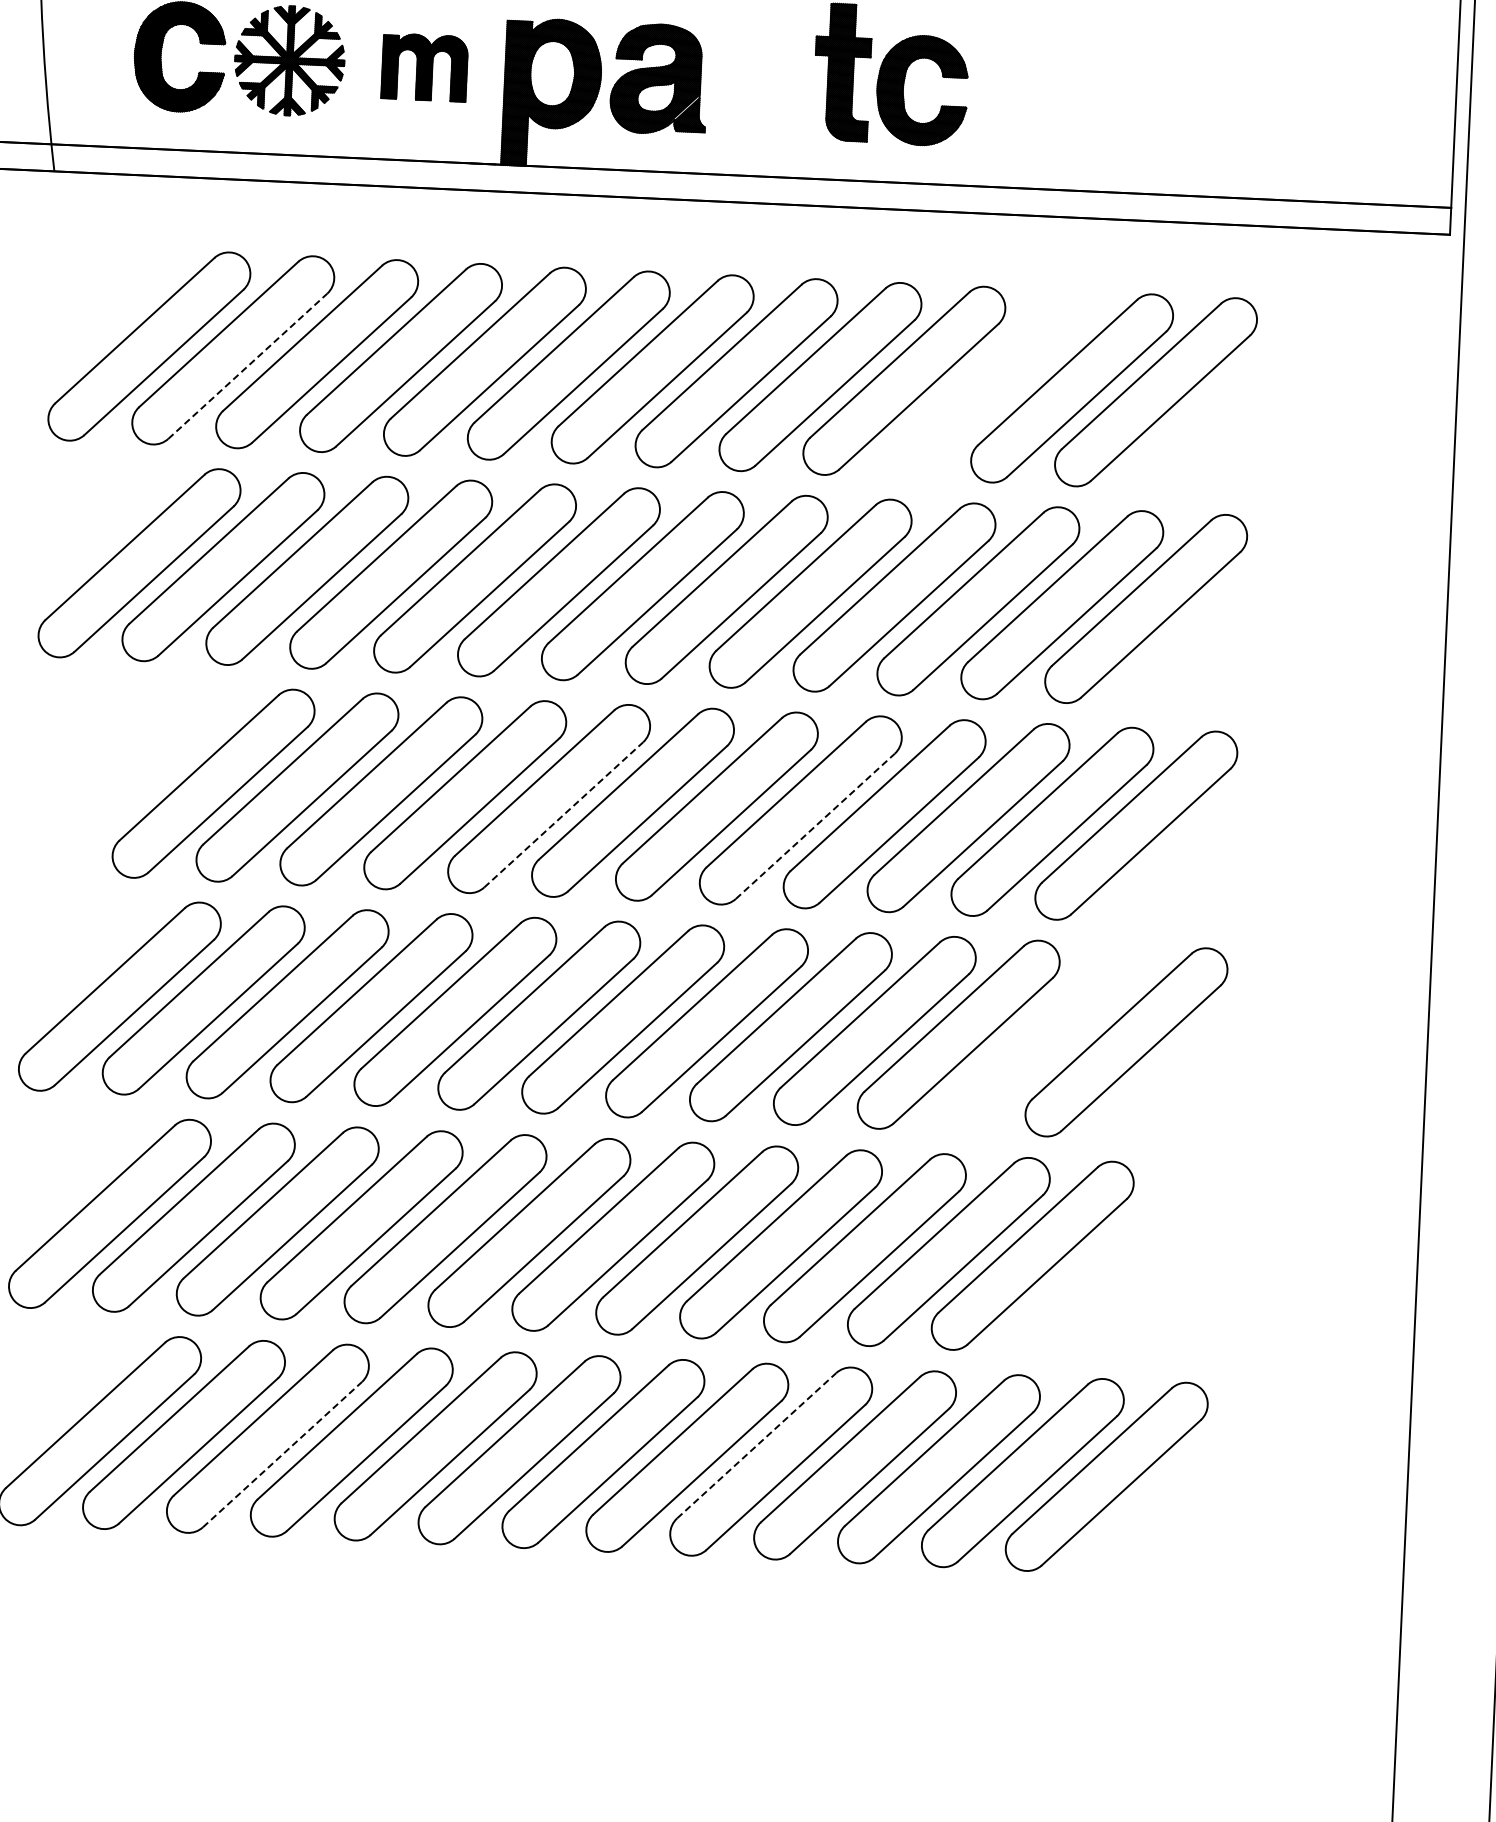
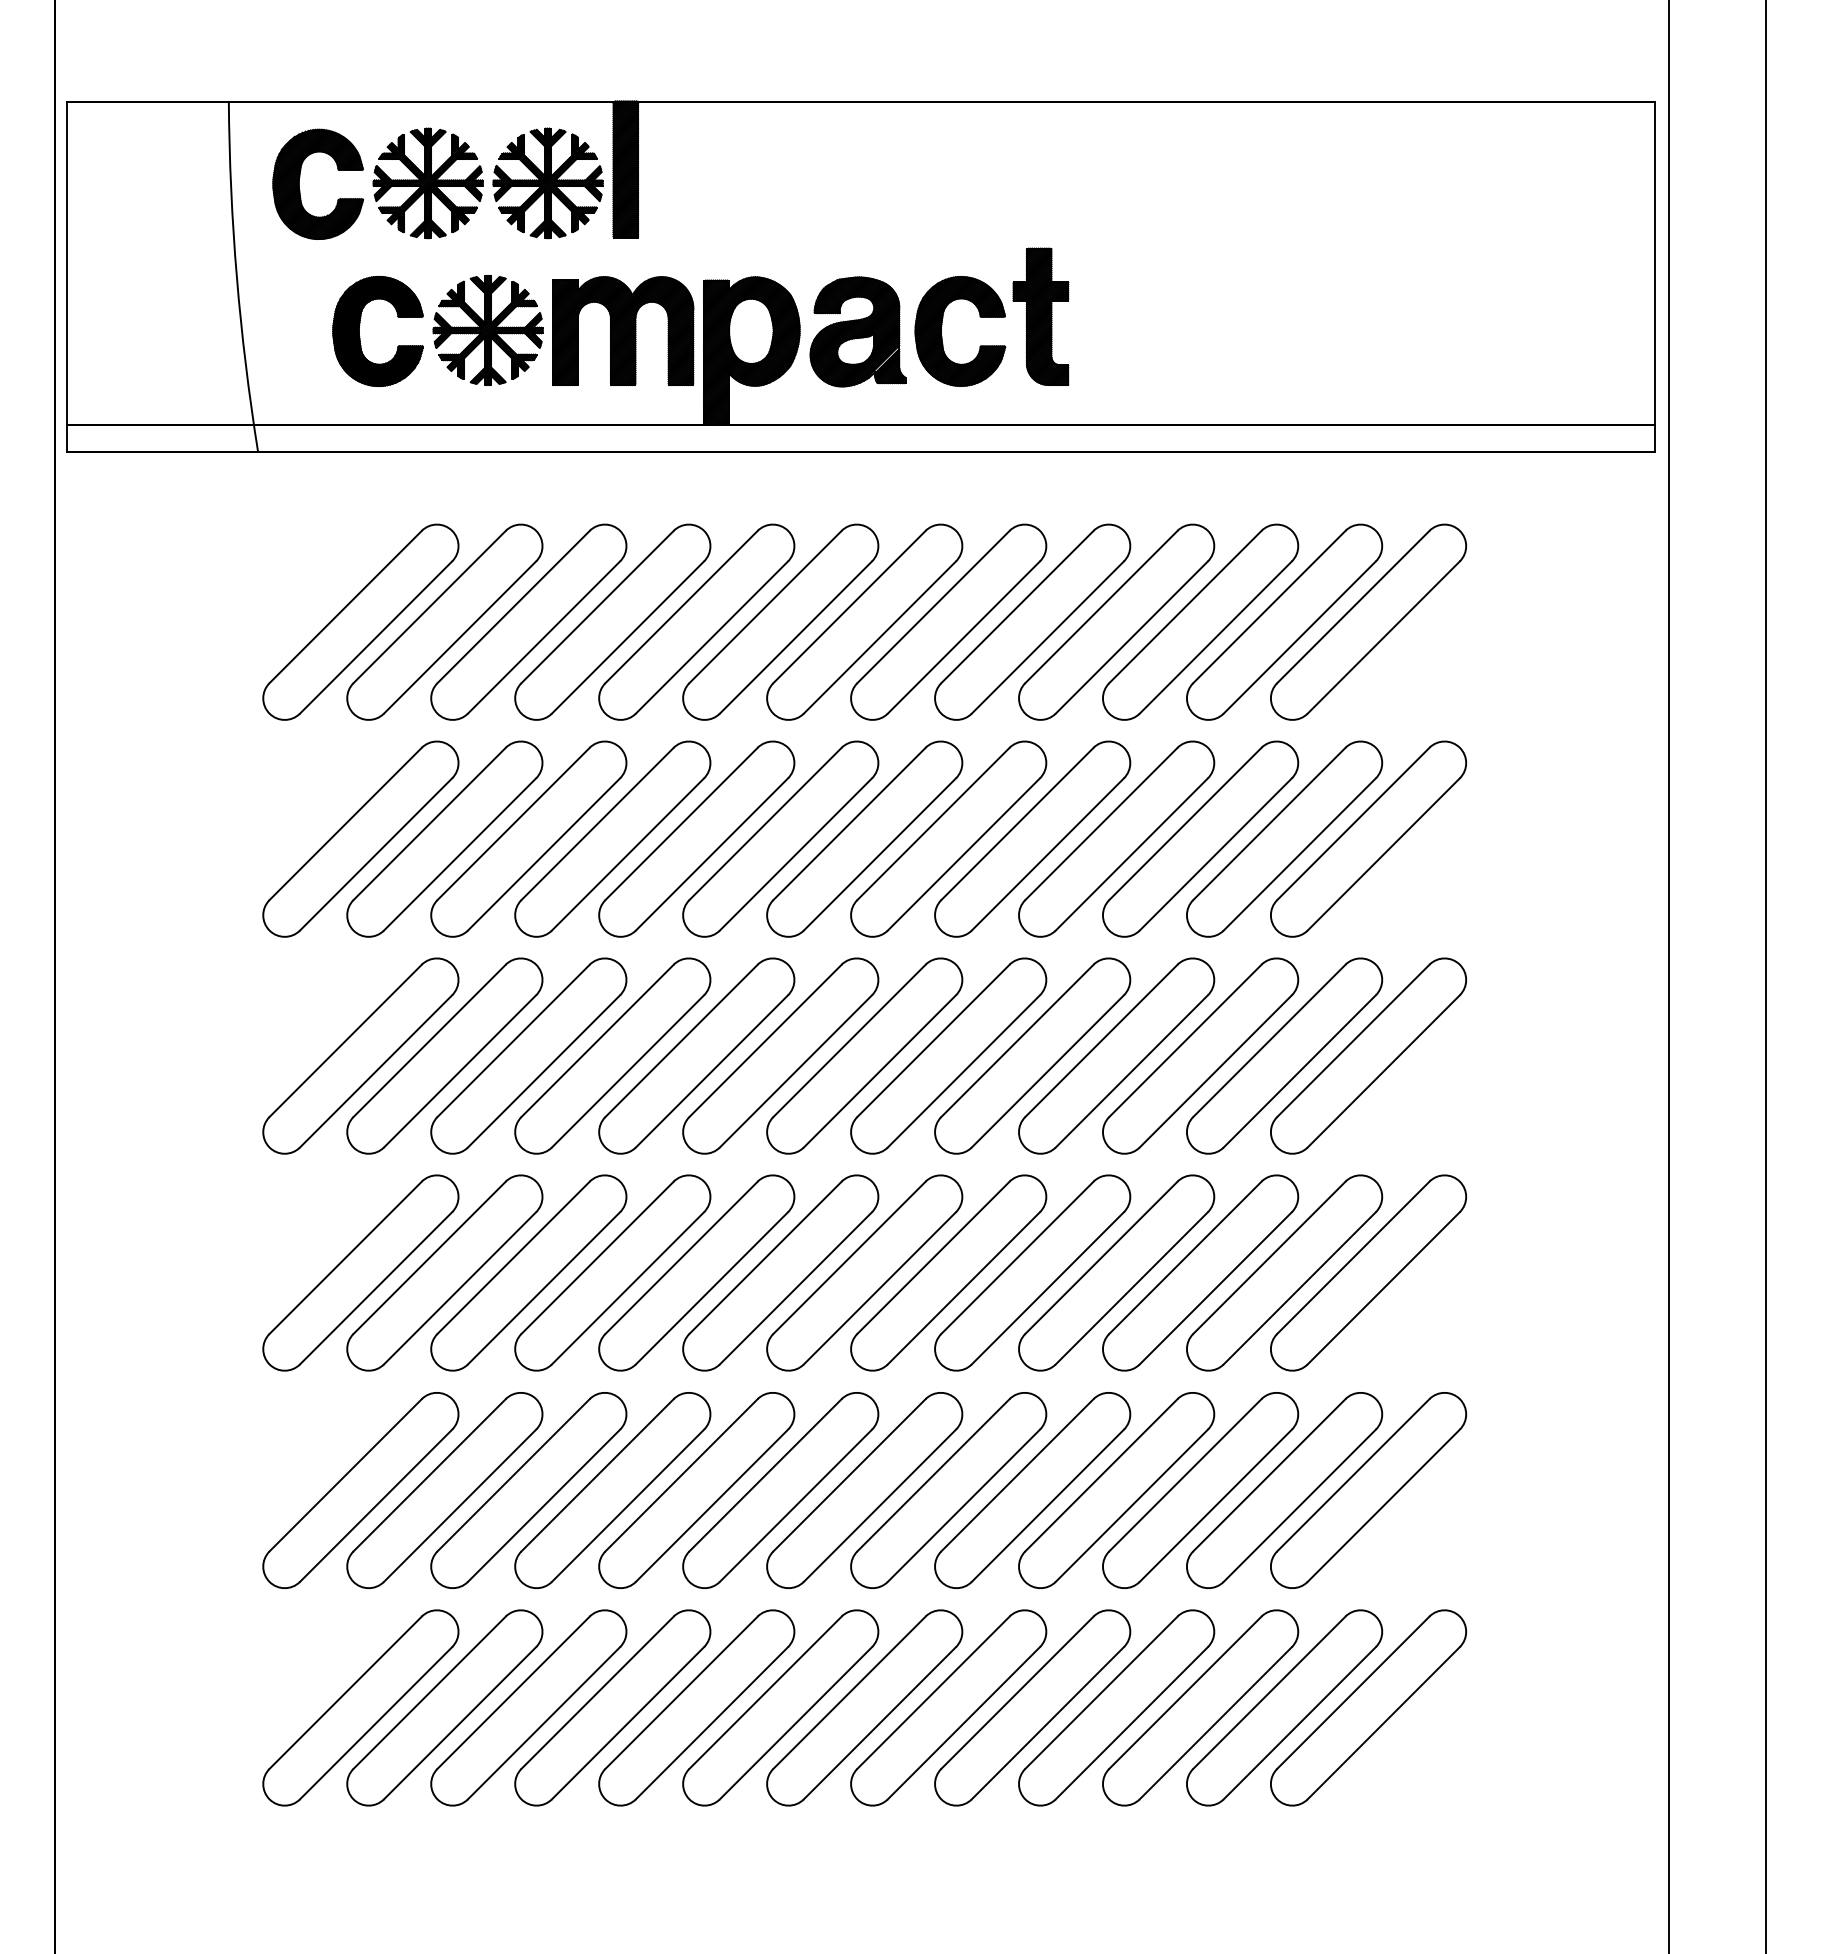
part: (424, 67) -> (623, 330), size x1.67
part: (904, 92) -> (942, 334), moved
line: (248, 366) -> (460, 637), dashed -> solid
part: (988, 383) -> (1200, 621), added
part: (129, 779) -> (360, 1055), added
line: (563, 815) -> (795, 1071), dashed -> solid
line: (814, 826) -> (1047, 1071), dashed -> solid
part: (1042, 1038) -> (1284, 1272), added
part: (1116, 1259) -> (1368, 1490), added
line: (756, 1445) -> (1017, 1692), dashed -> solid
line: (282, 1455) -> (544, 1723), dashed -> solid

